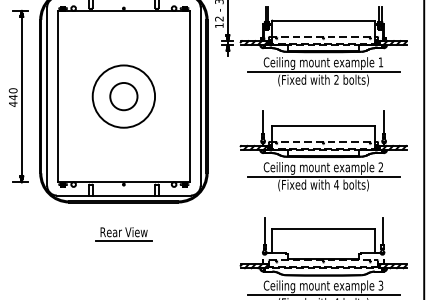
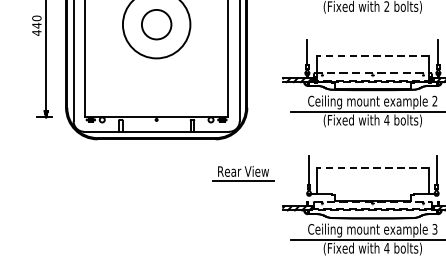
line: (323, 125) -> (372, 55), solid -> dashed
line: (323, 229) -> (372, 168), solid -> dashed
part: (123, 234) -> (242, 173), moved

